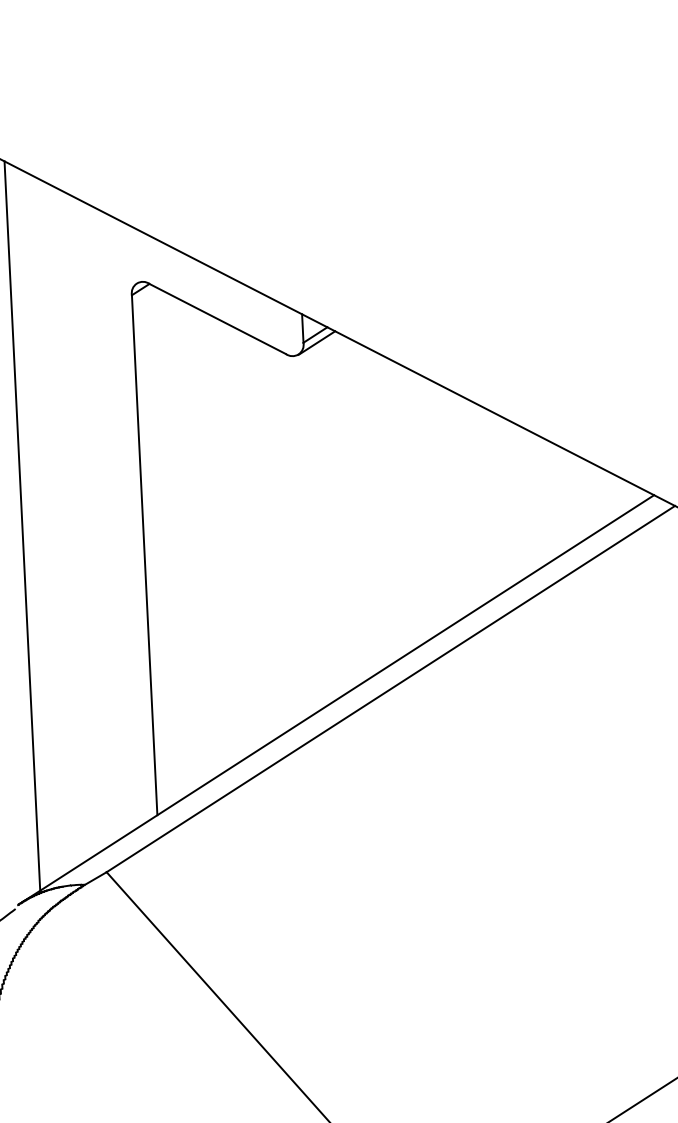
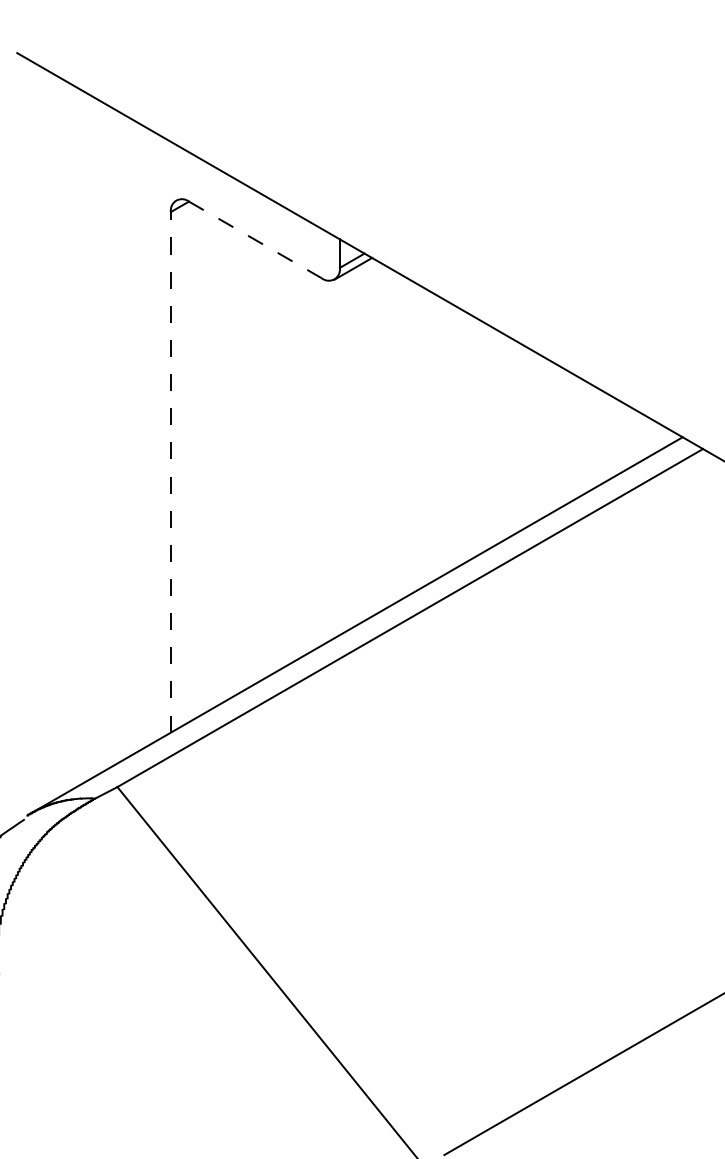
line: (217, 318) -> (255, 239), solid -> dashed
line: (22, 526) -> (50, 437), removed
line: (144, 554) -> (170, 471), solid -> dashed

